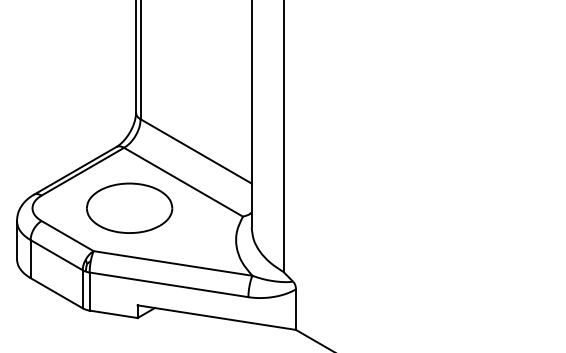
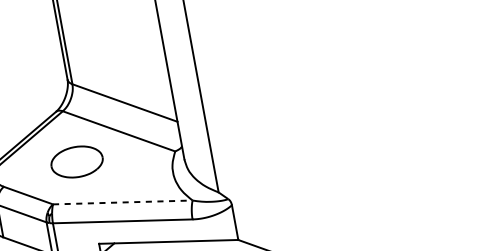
part: (129, 207) -> (76, 161), size x0.7
line: (173, 263) -> (123, 202), solid -> dashed

